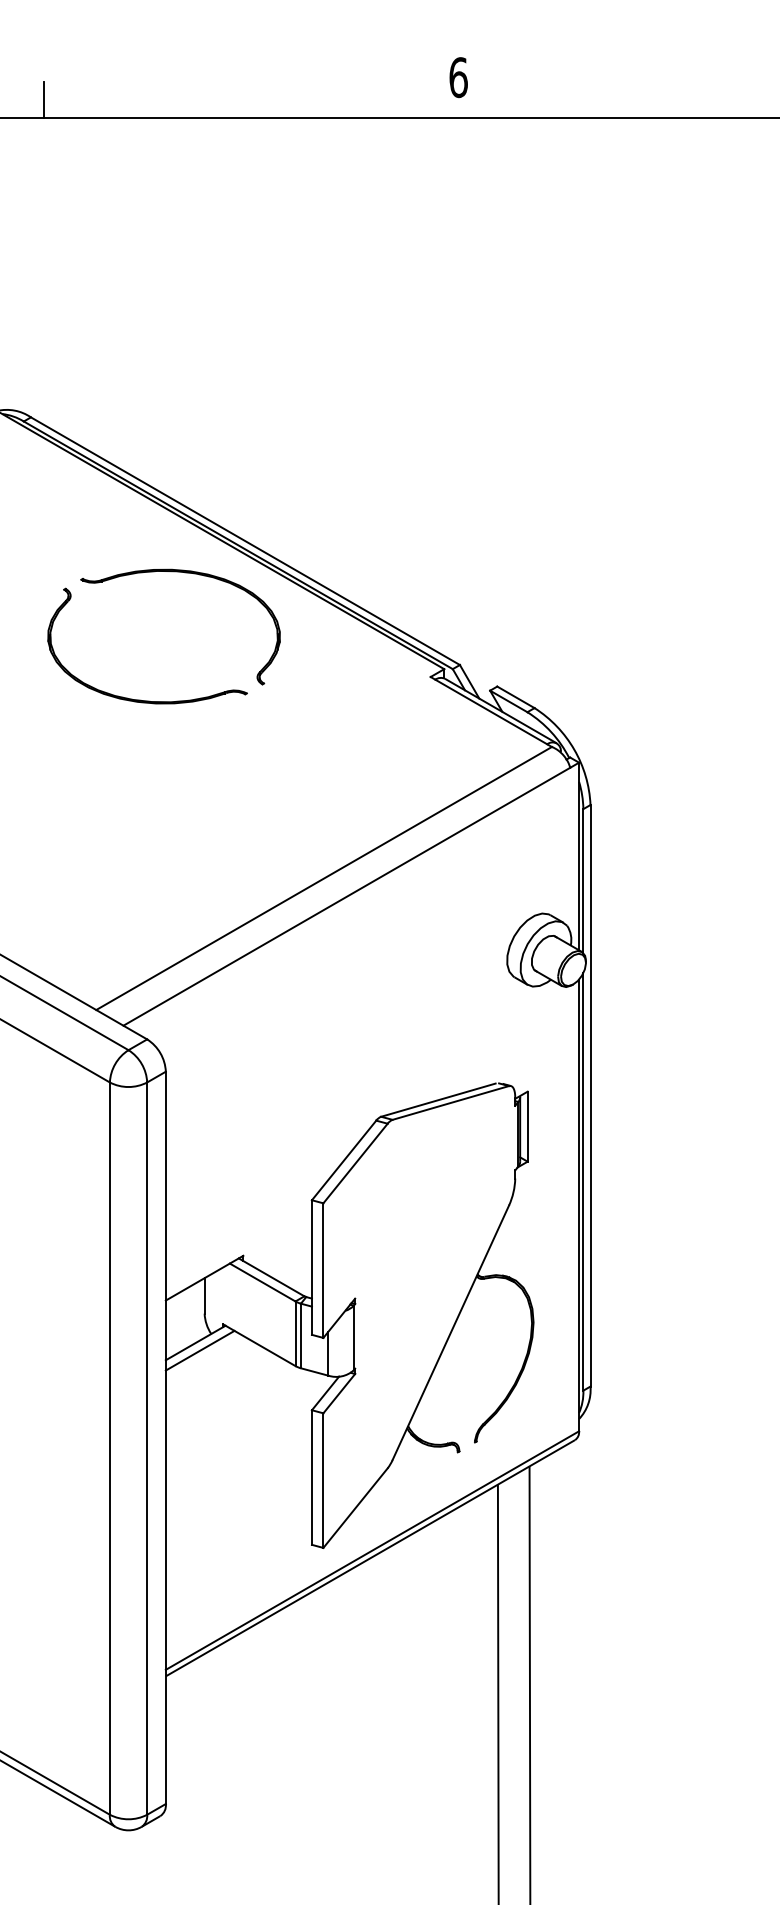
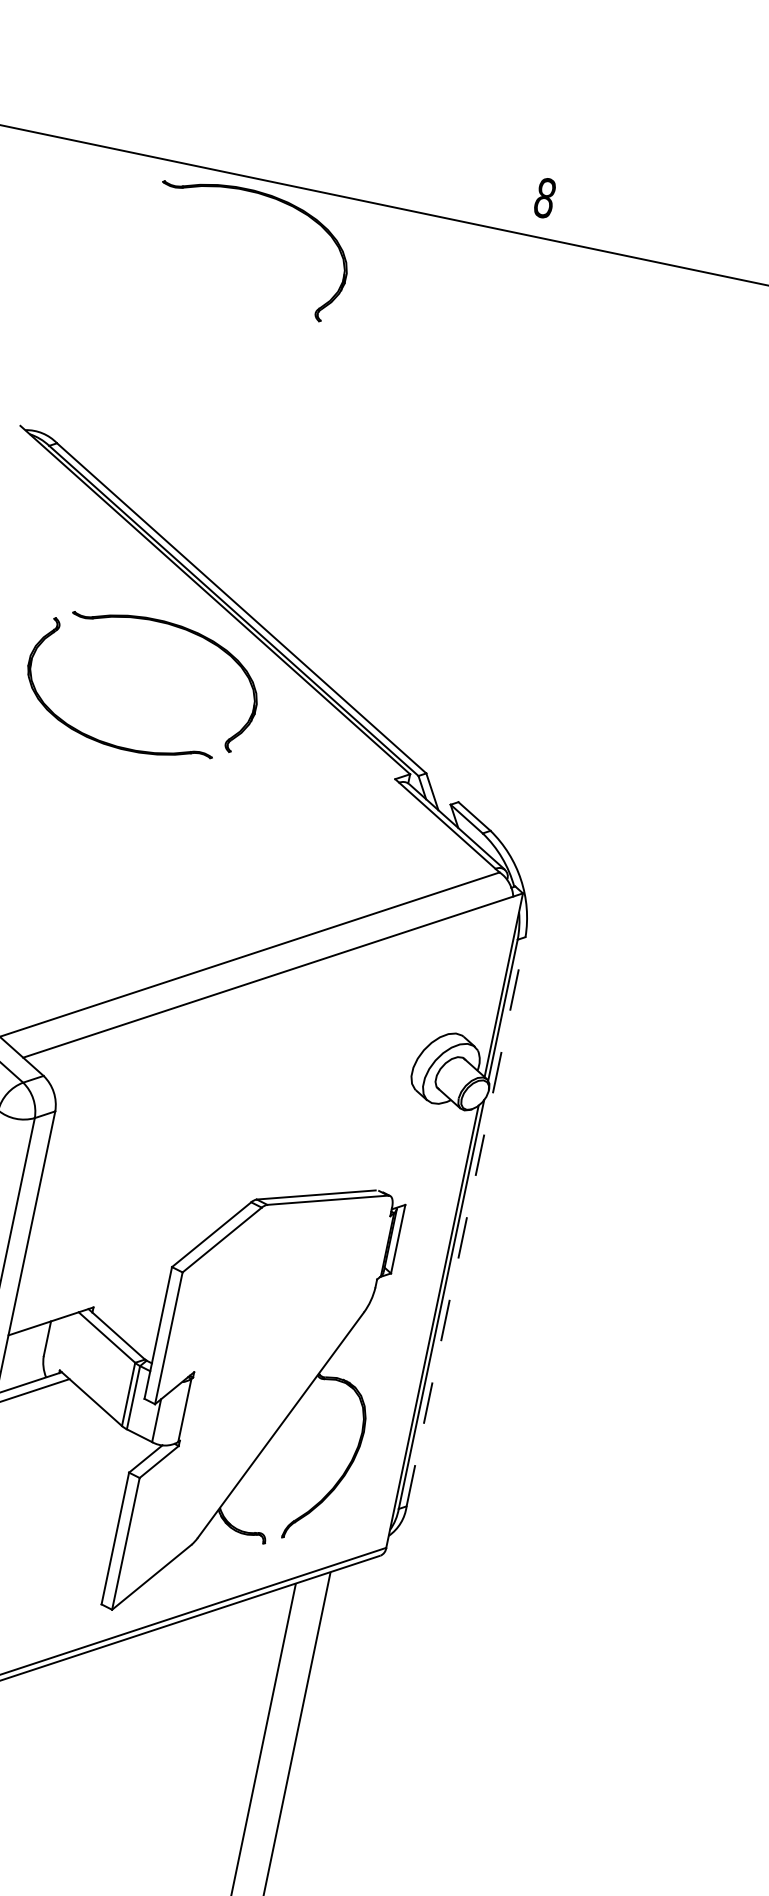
text: (458, 77) -> (545, 198), 6 -> 8
line: (44, 99) -> (135, 134), removed
part: (185, 133) -> (266, 197), added
line: (590, 1095) -> (466, 1221), solid -> dashed

